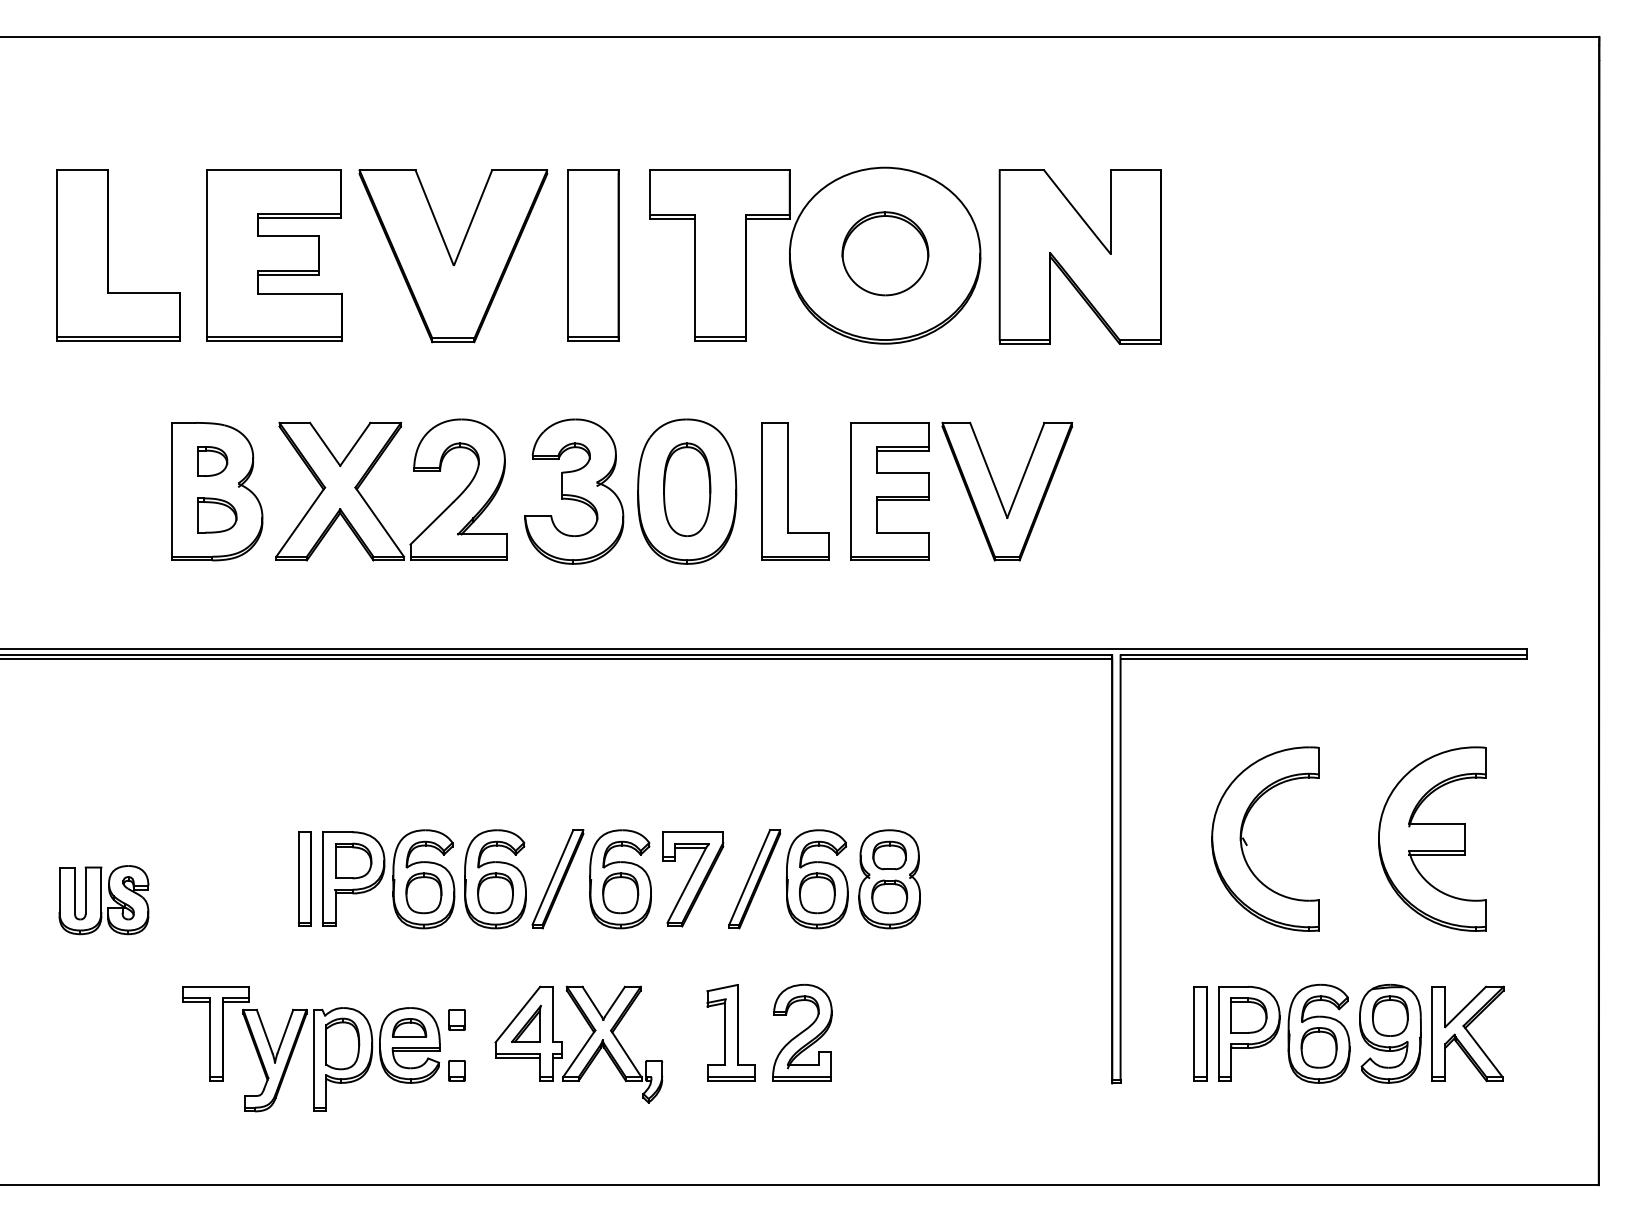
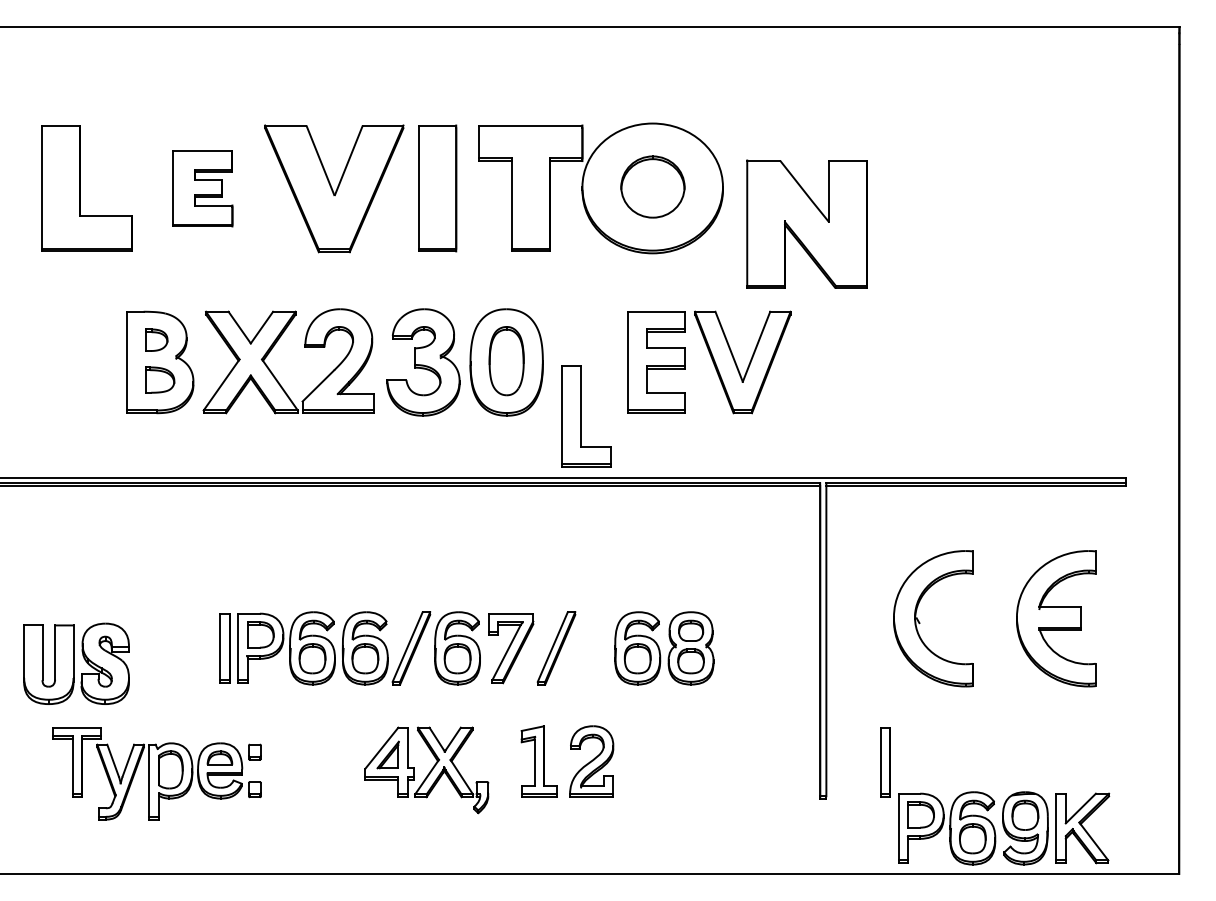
part: (274, 255) -> (202, 188), size x0.6
part: (1080, 255) -> (806, 223), moved
part: (795, 491) -> (586, 416), moved
part: (853, 879) -> (664, 648), moved
part: (103, 899) -> (76, 663), size x1.6
part: (1362, 1034) -> (1004, 828), moved
part: (323, 1048) -> (156, 773), moved

